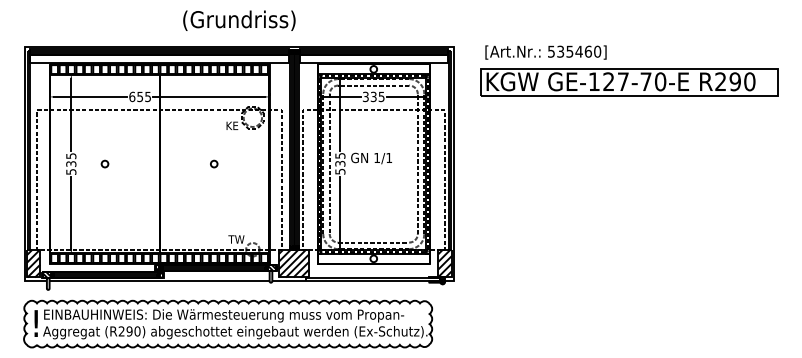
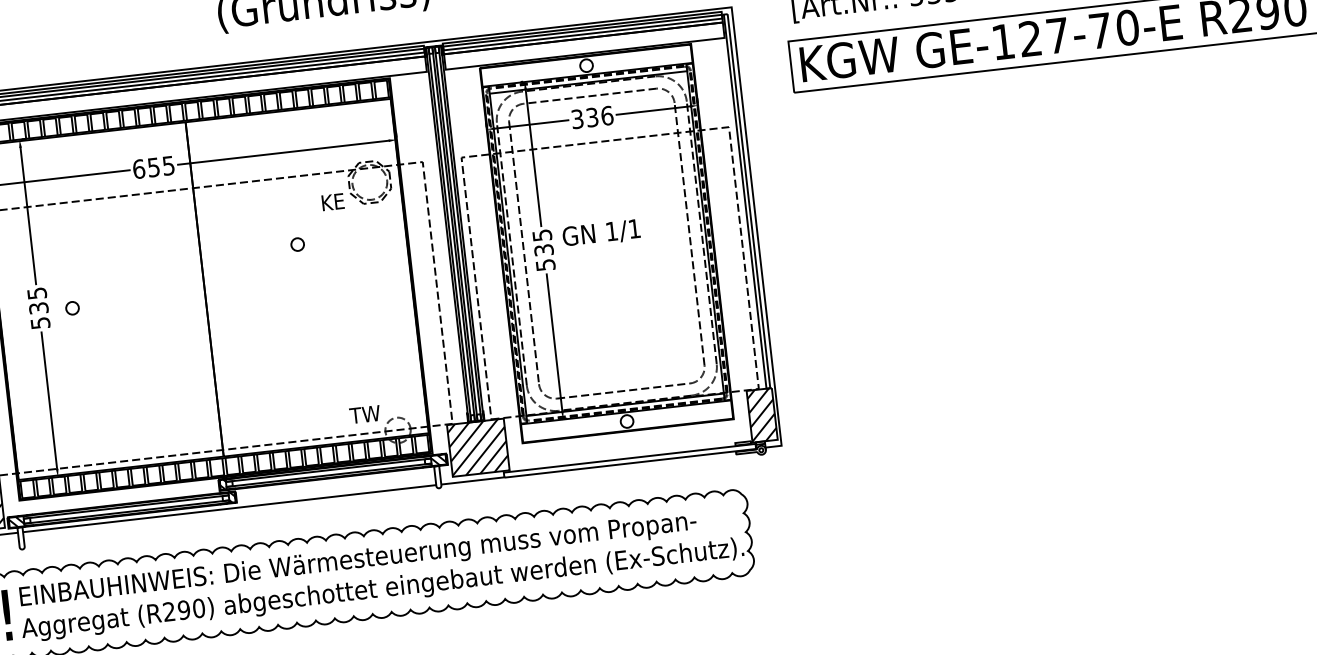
text: (381, 96) -> (606, 115), 335 -> 336
circle: (104, 163) -> (71, 307), moved
circle: (214, 163) -> (298, 243), moved

